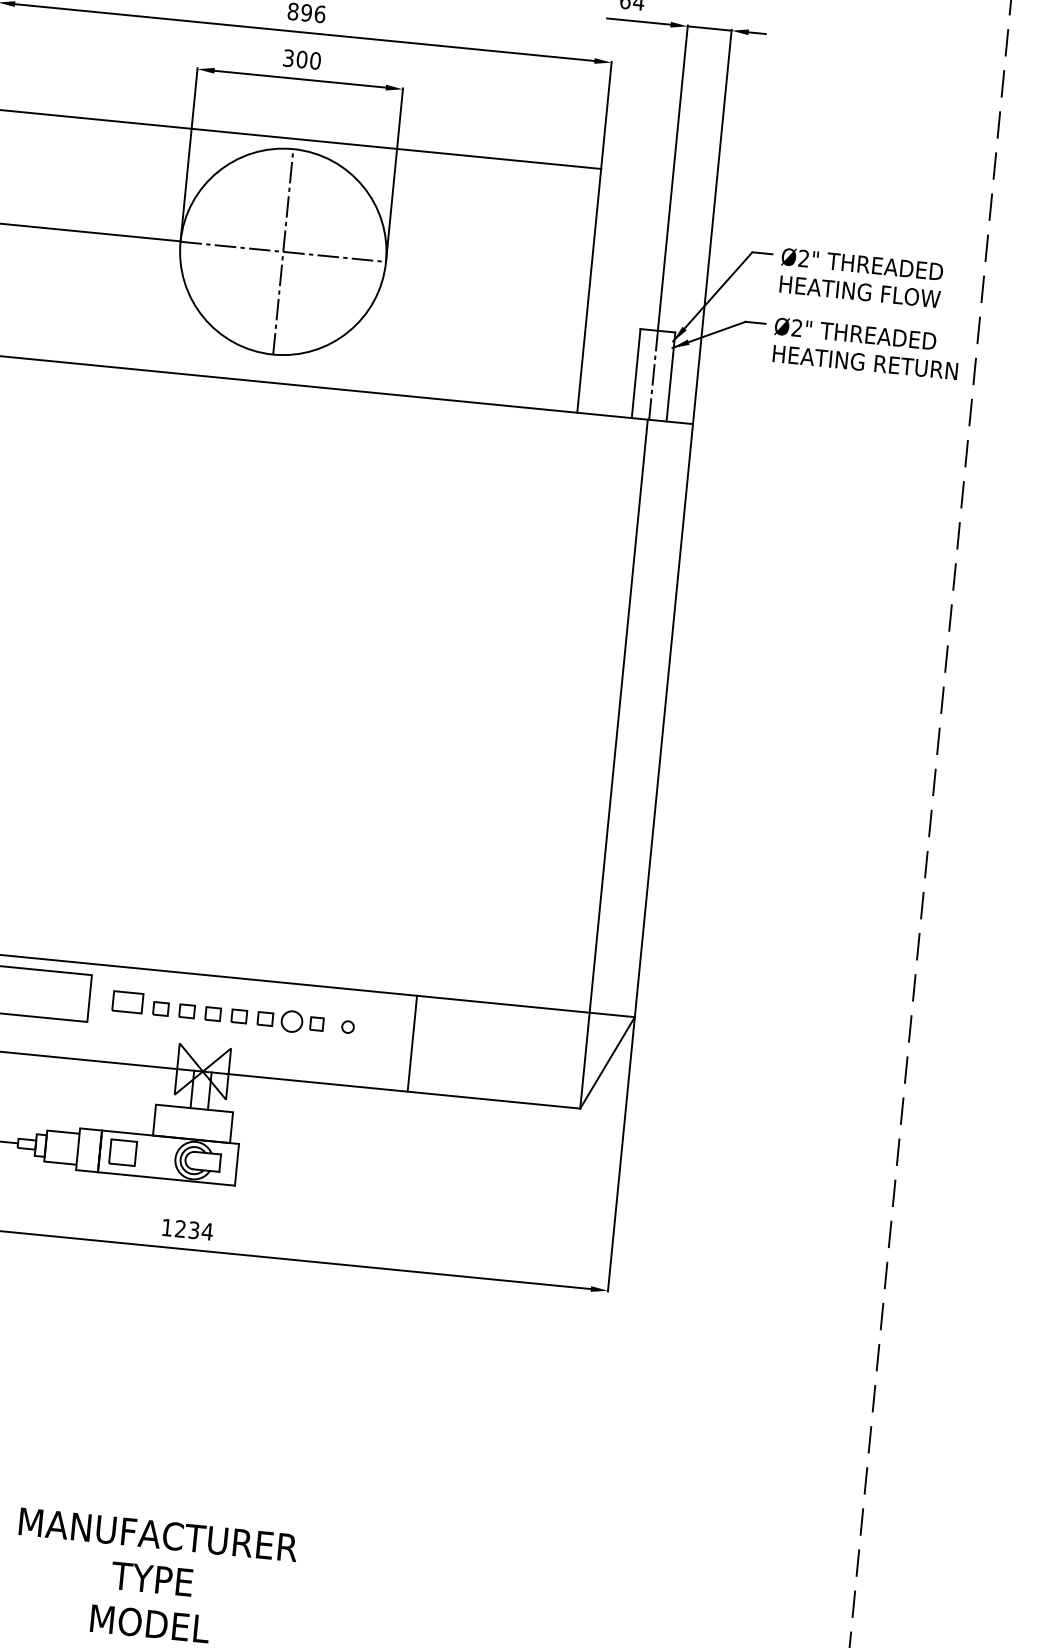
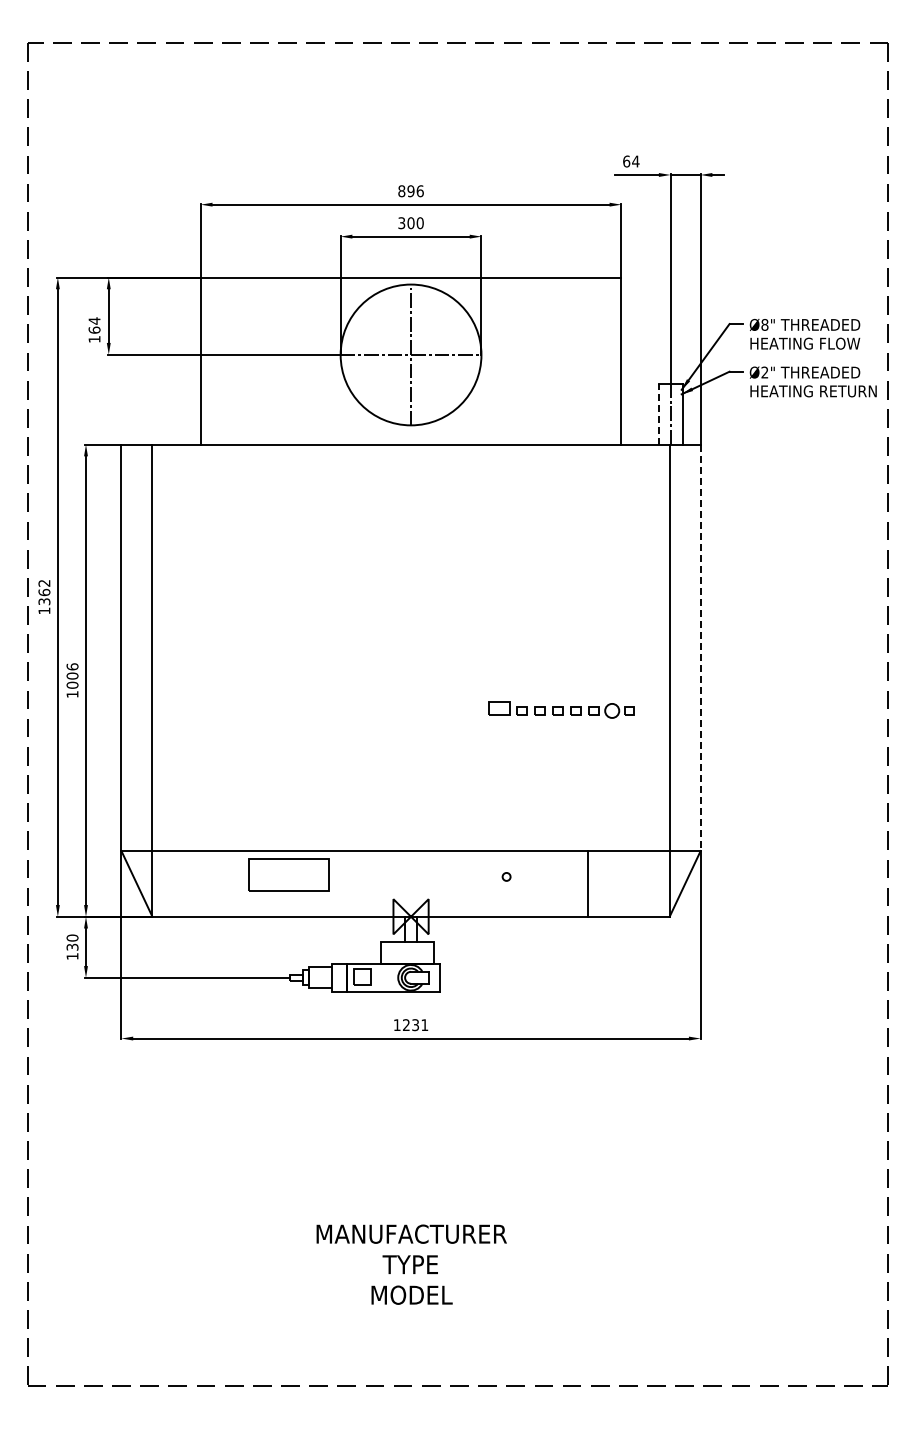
text: (803, 257) -> (764, 324), Ø2" -> Ø8"
line: (635, 374) -> (658, 414), solid -> dashed
line: (663, 721) -> (700, 648), solid -> dashed
part: (218, 1012) -> (561, 709), moved
line: (412, 1043) -> (588, 883), moved
text: (207, 1230) -> (424, 1024), 1234 -> 1231

